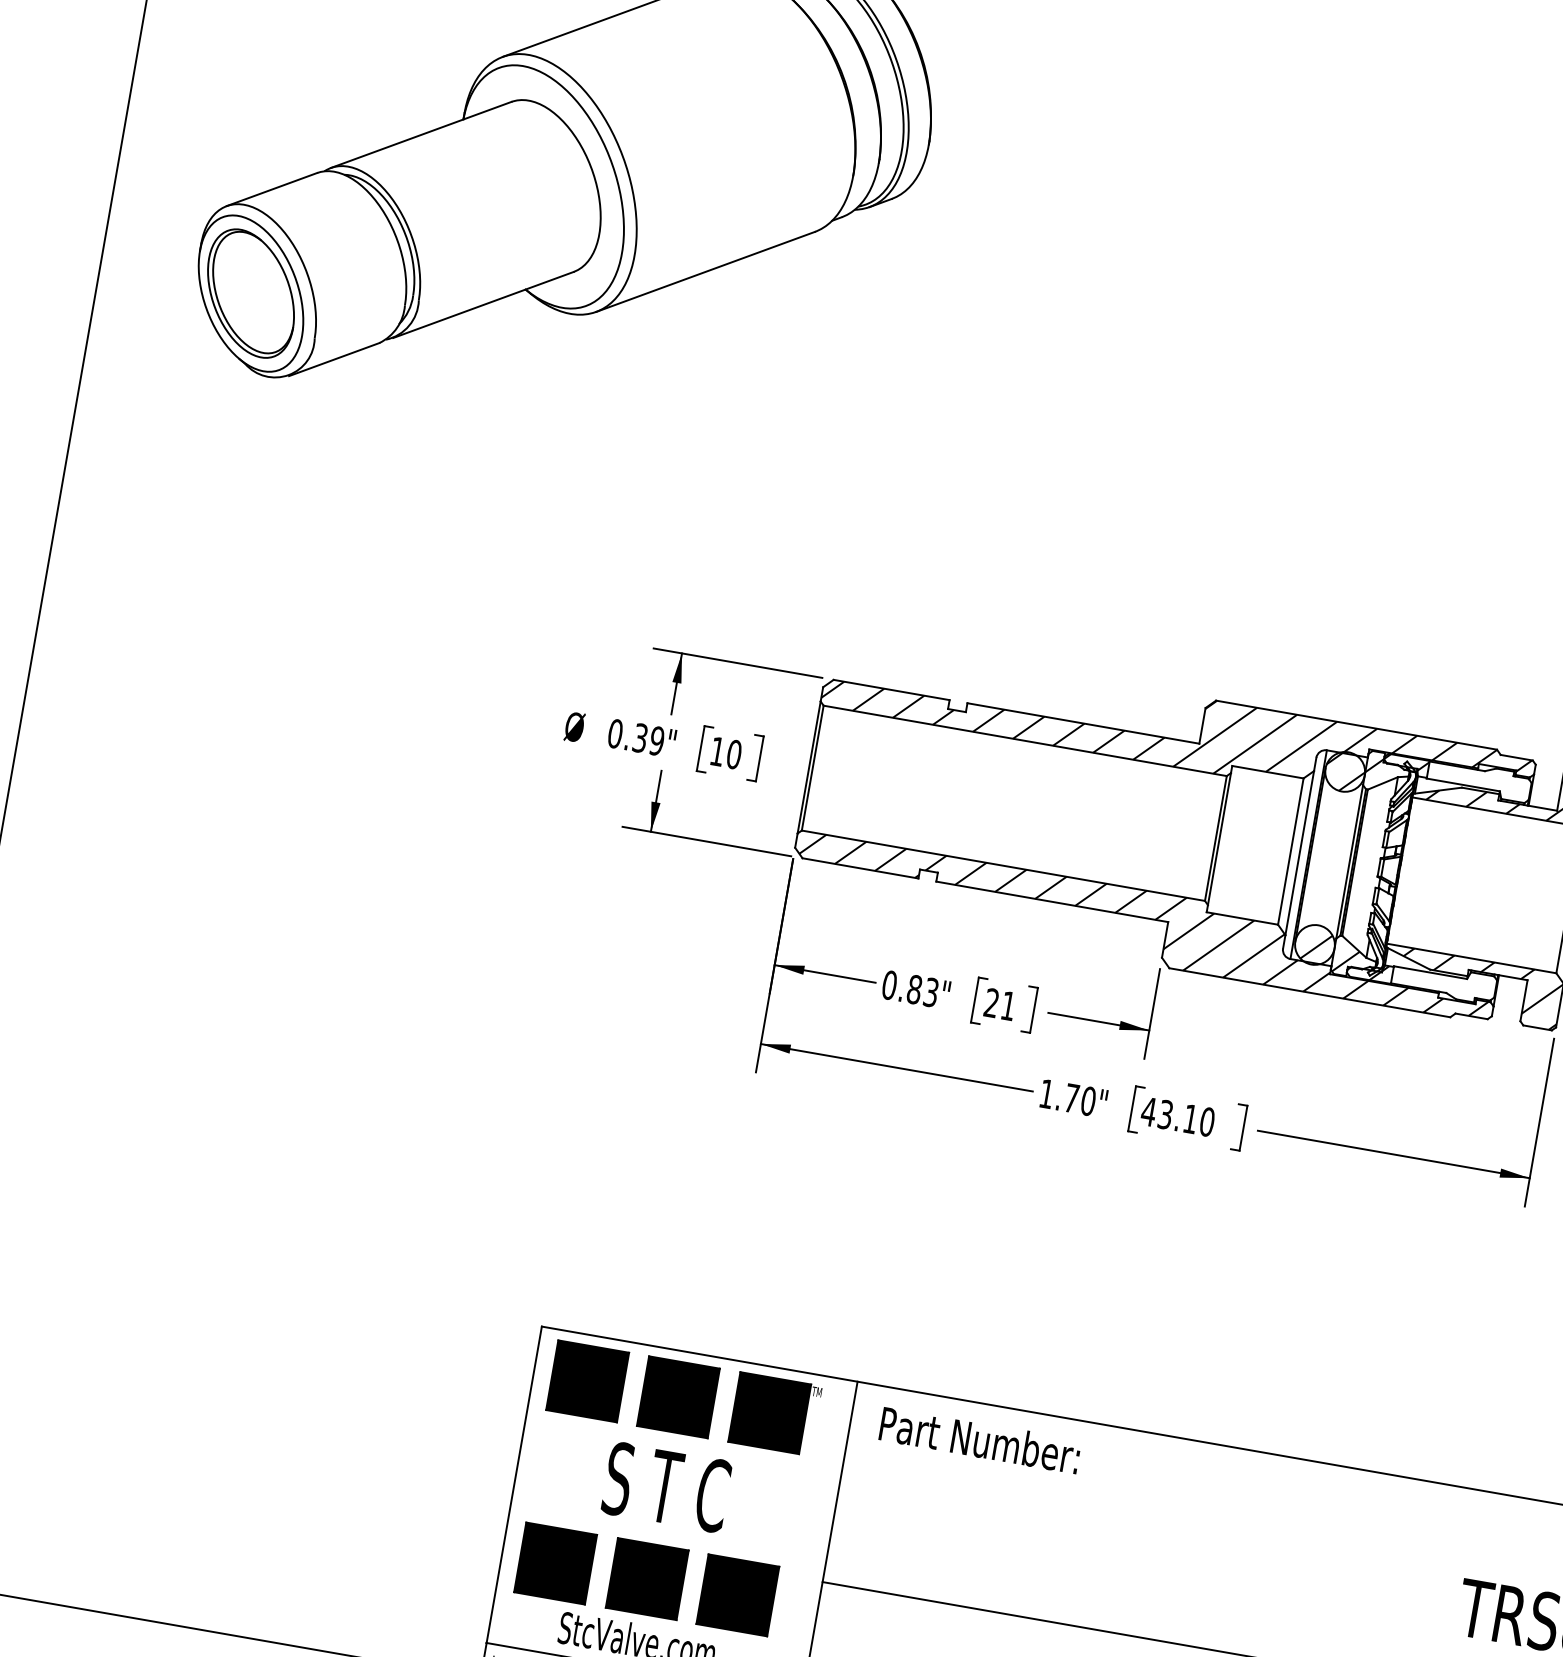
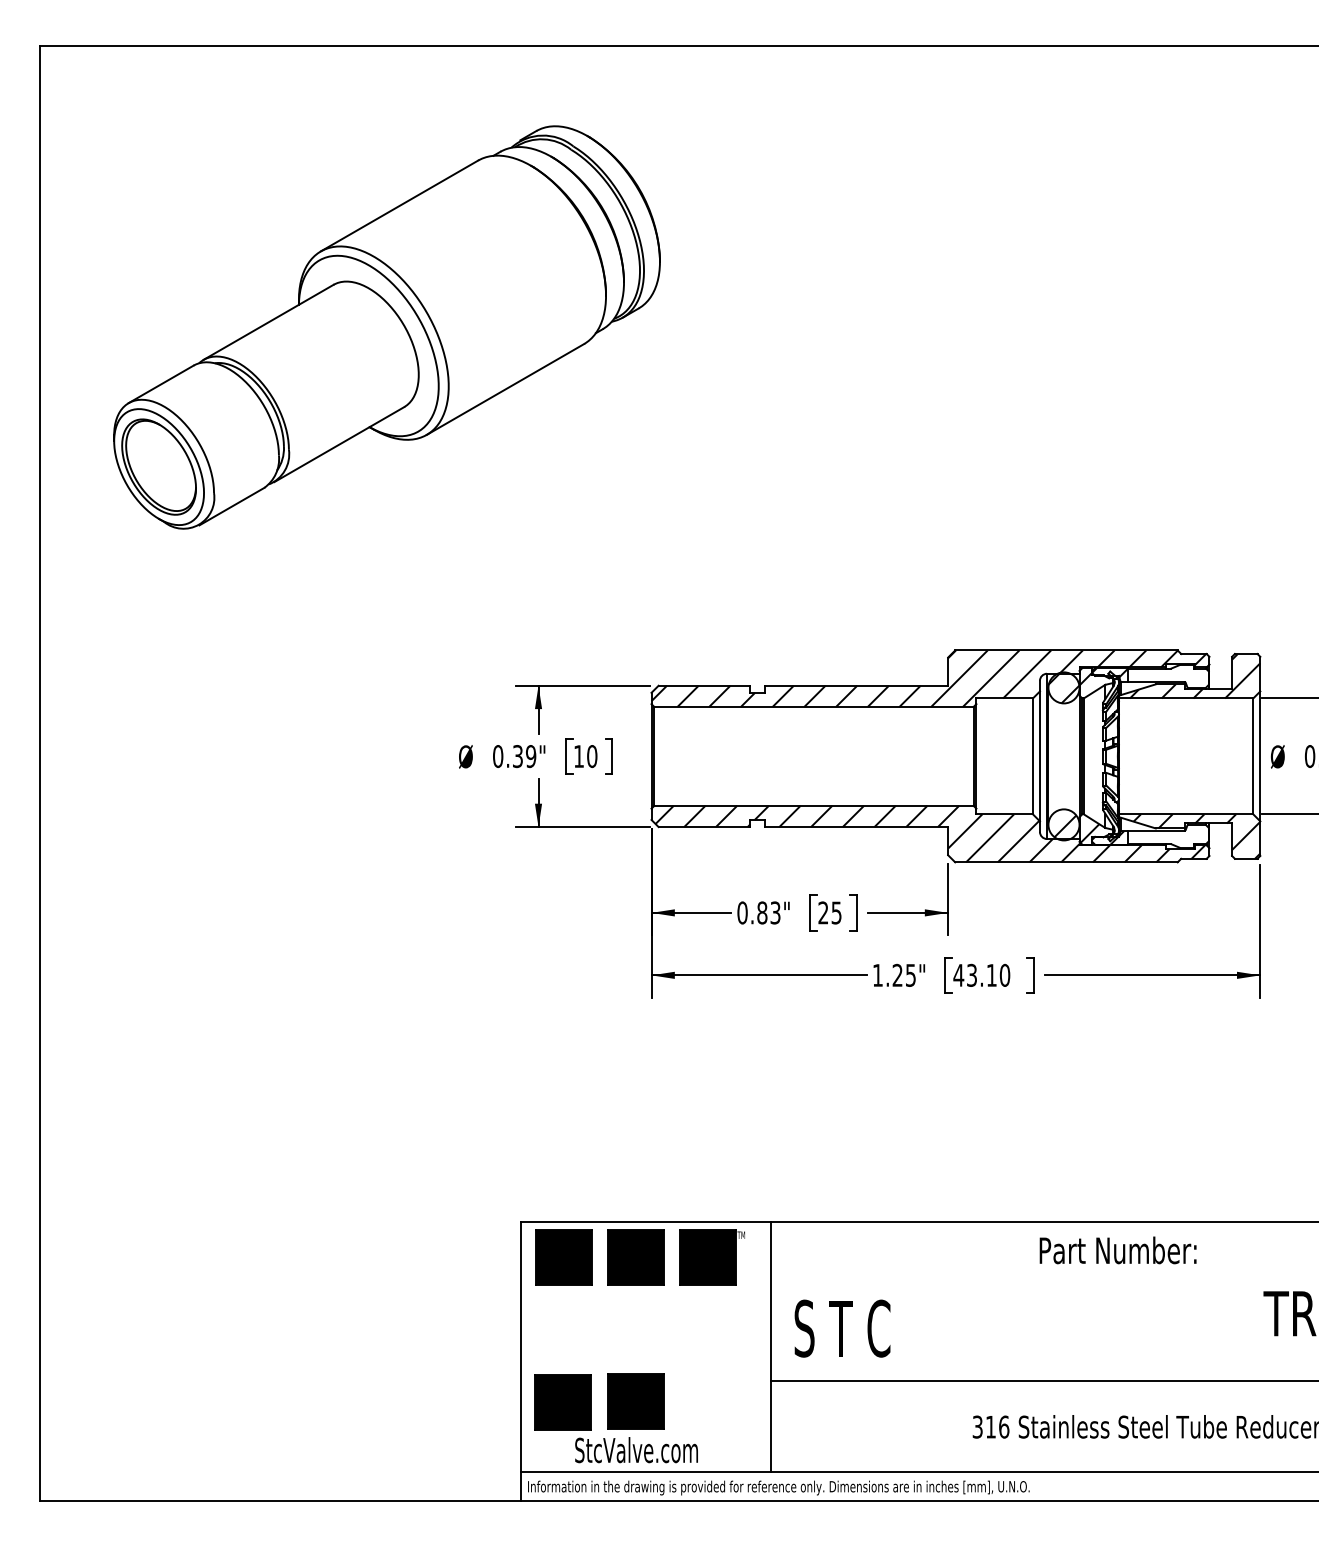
text: (1008, 1005) -> (836, 912), 21 -> 25
text: (1080, 1098) -> (904, 974), 1.70" -> 1.25"
text: (979, 1440) -> (1117, 1250), moved
text: (666, 1487) -> (842, 1328), moved
part: (737, 1595) -> (707, 1402), removed

